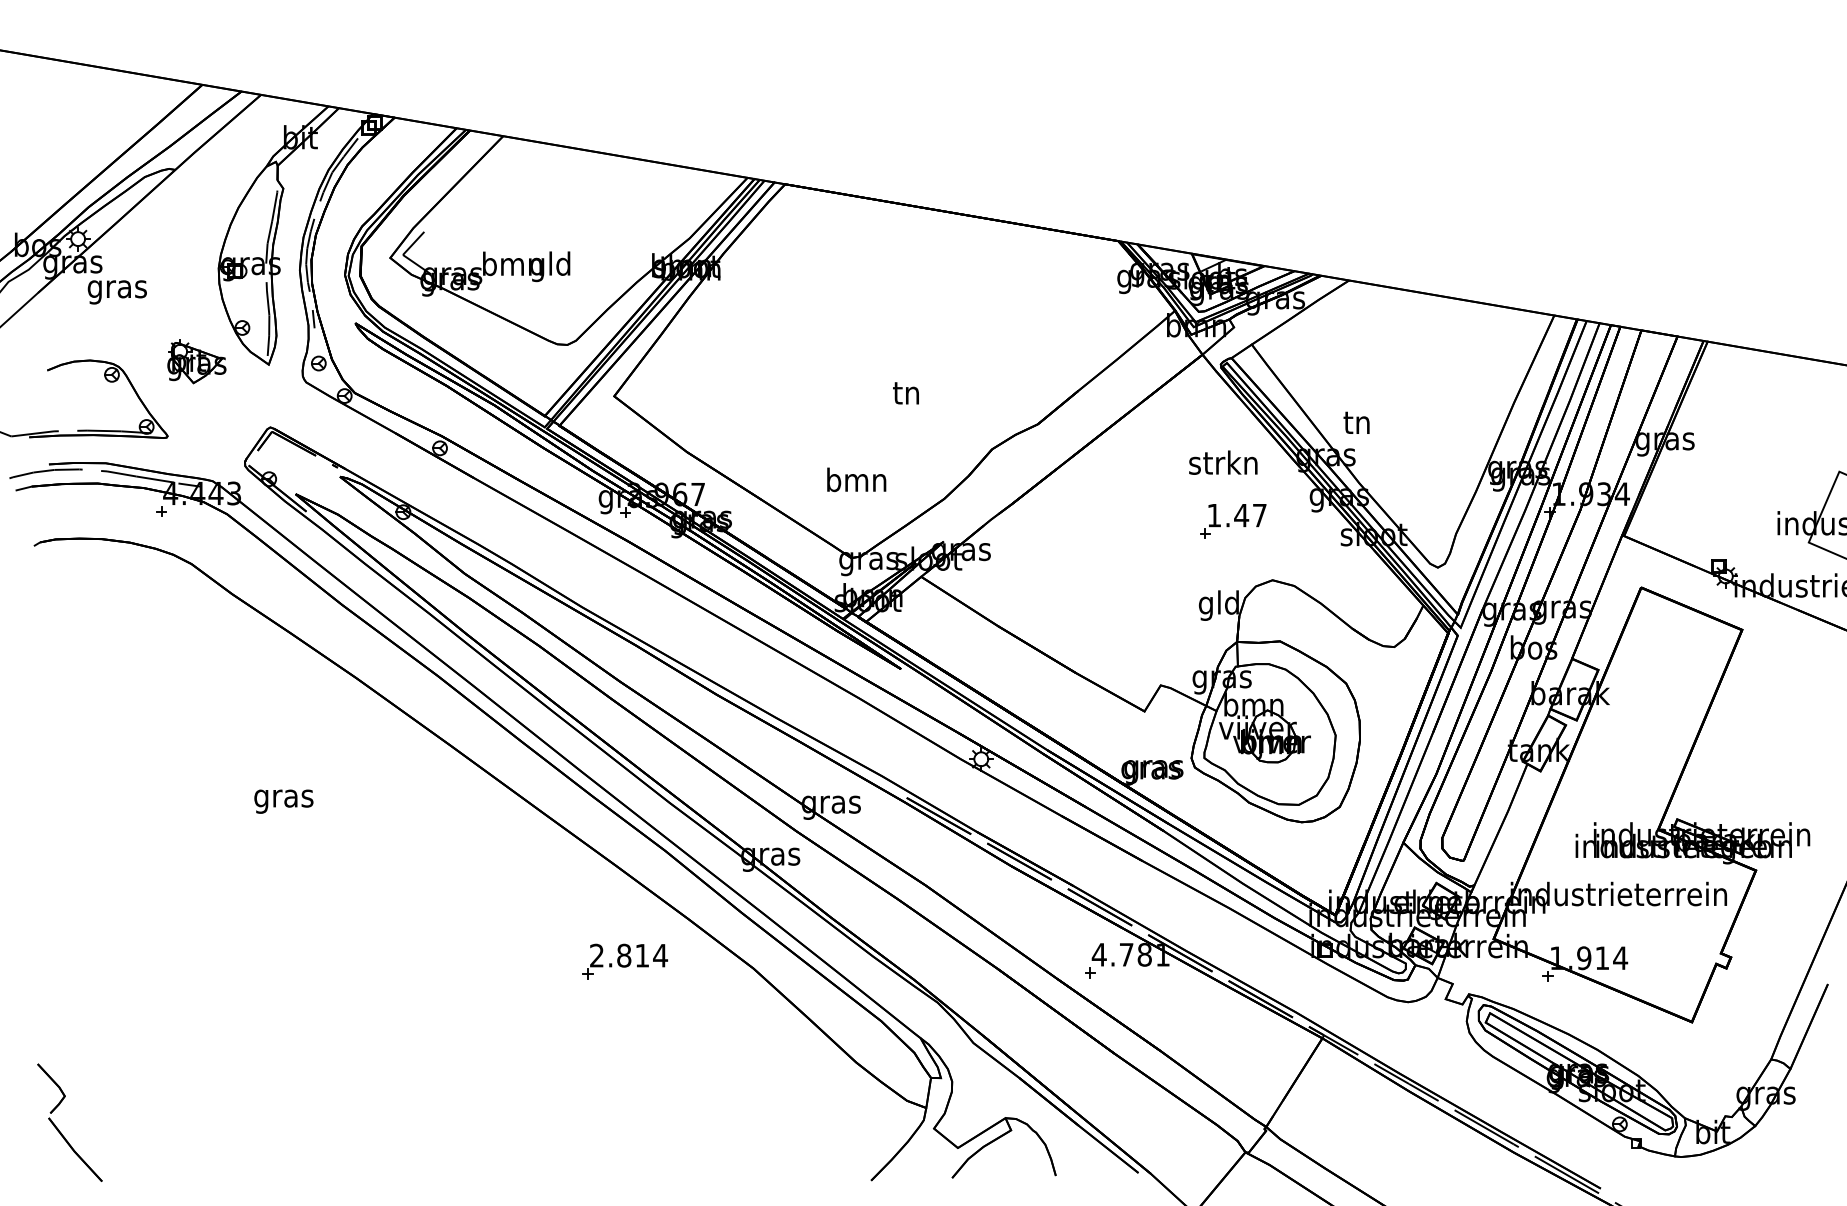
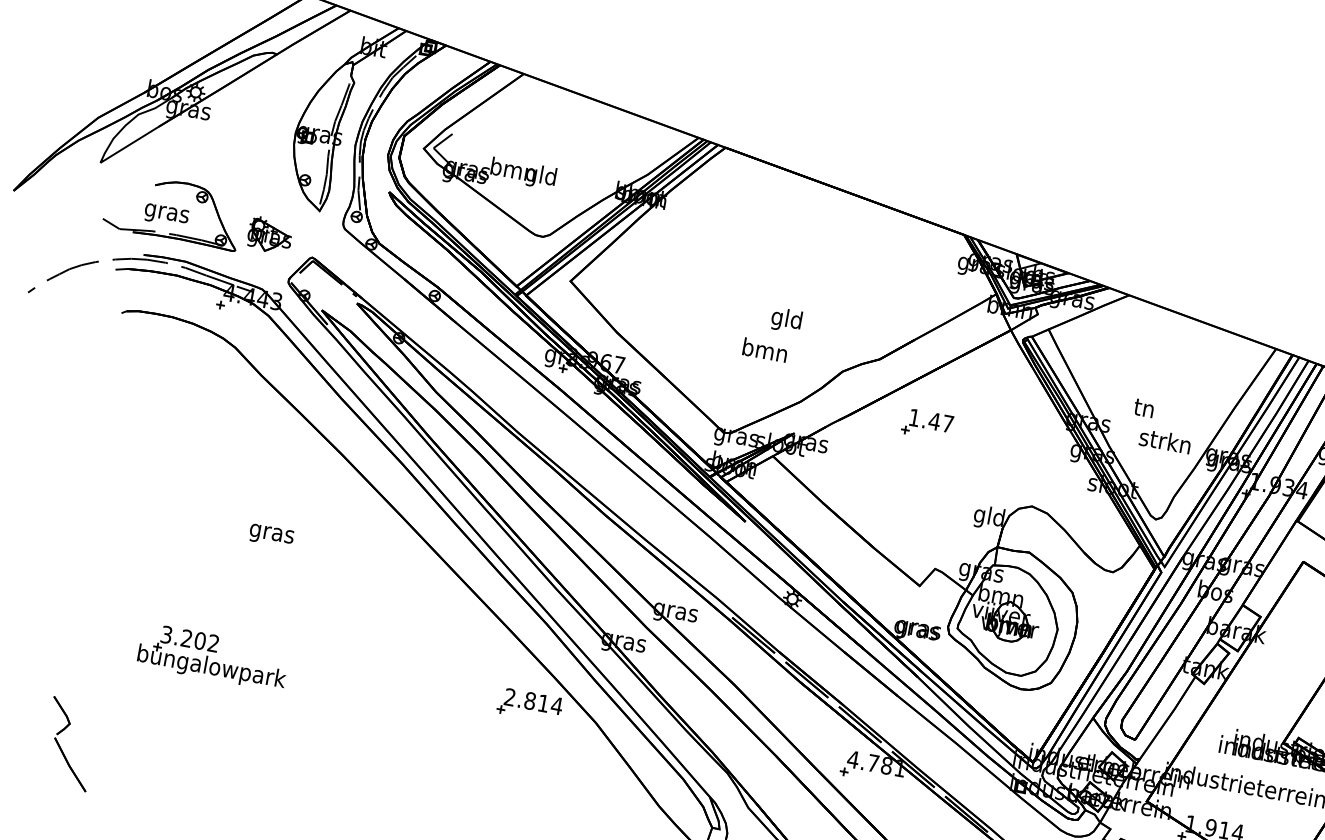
text: (116, 292) -> (165, 215), moved
line: (317, 341) -> (358, 200), added
part: (196, 361) -> (269, 235), moved
text: (906, 395) -> (786, 320), tn -> gld
text: (1356, 422) -> (1144, 407), moved
text: (1223, 462) -> (1165, 440), moved
text: (856, 479) -> (765, 349), moved
part: (1233, 521) -> (927, 424), moved
part: (624, 961) -> (529, 705), moved
part: (236, 974) -> (213, 657), added

